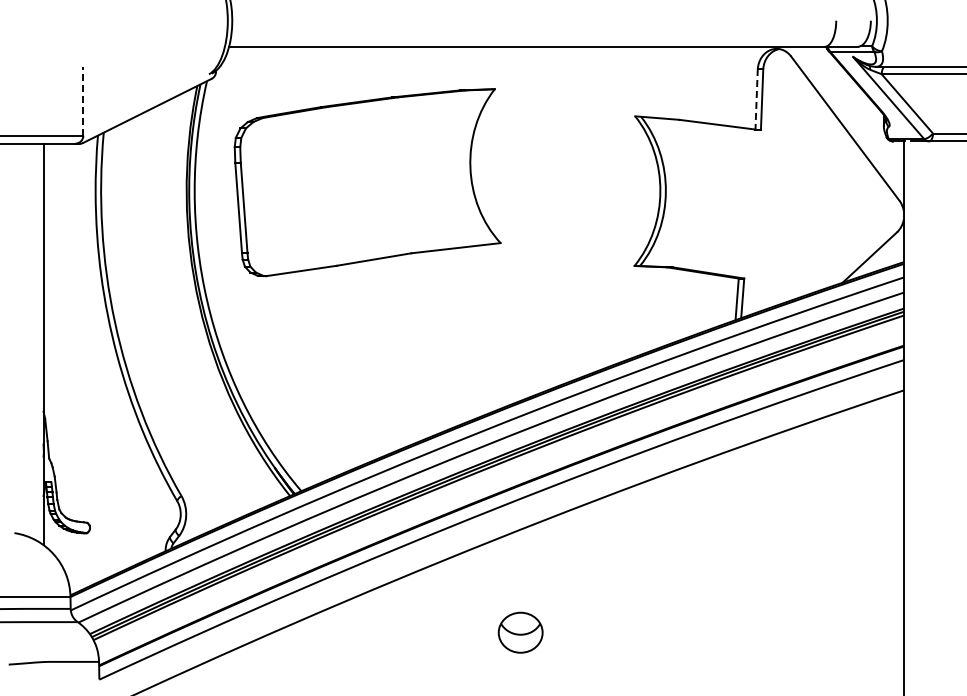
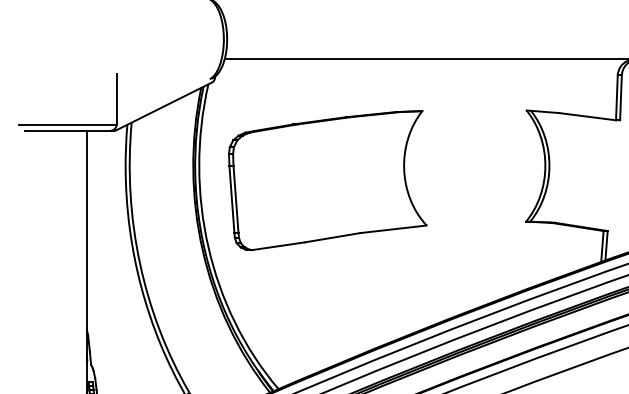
line: (756, 99) -> (616, 97), dashed -> solid
line: (83, 101) -> (116, 99), dashed -> solid
part: (367, 182) -> (327, 180), moved

